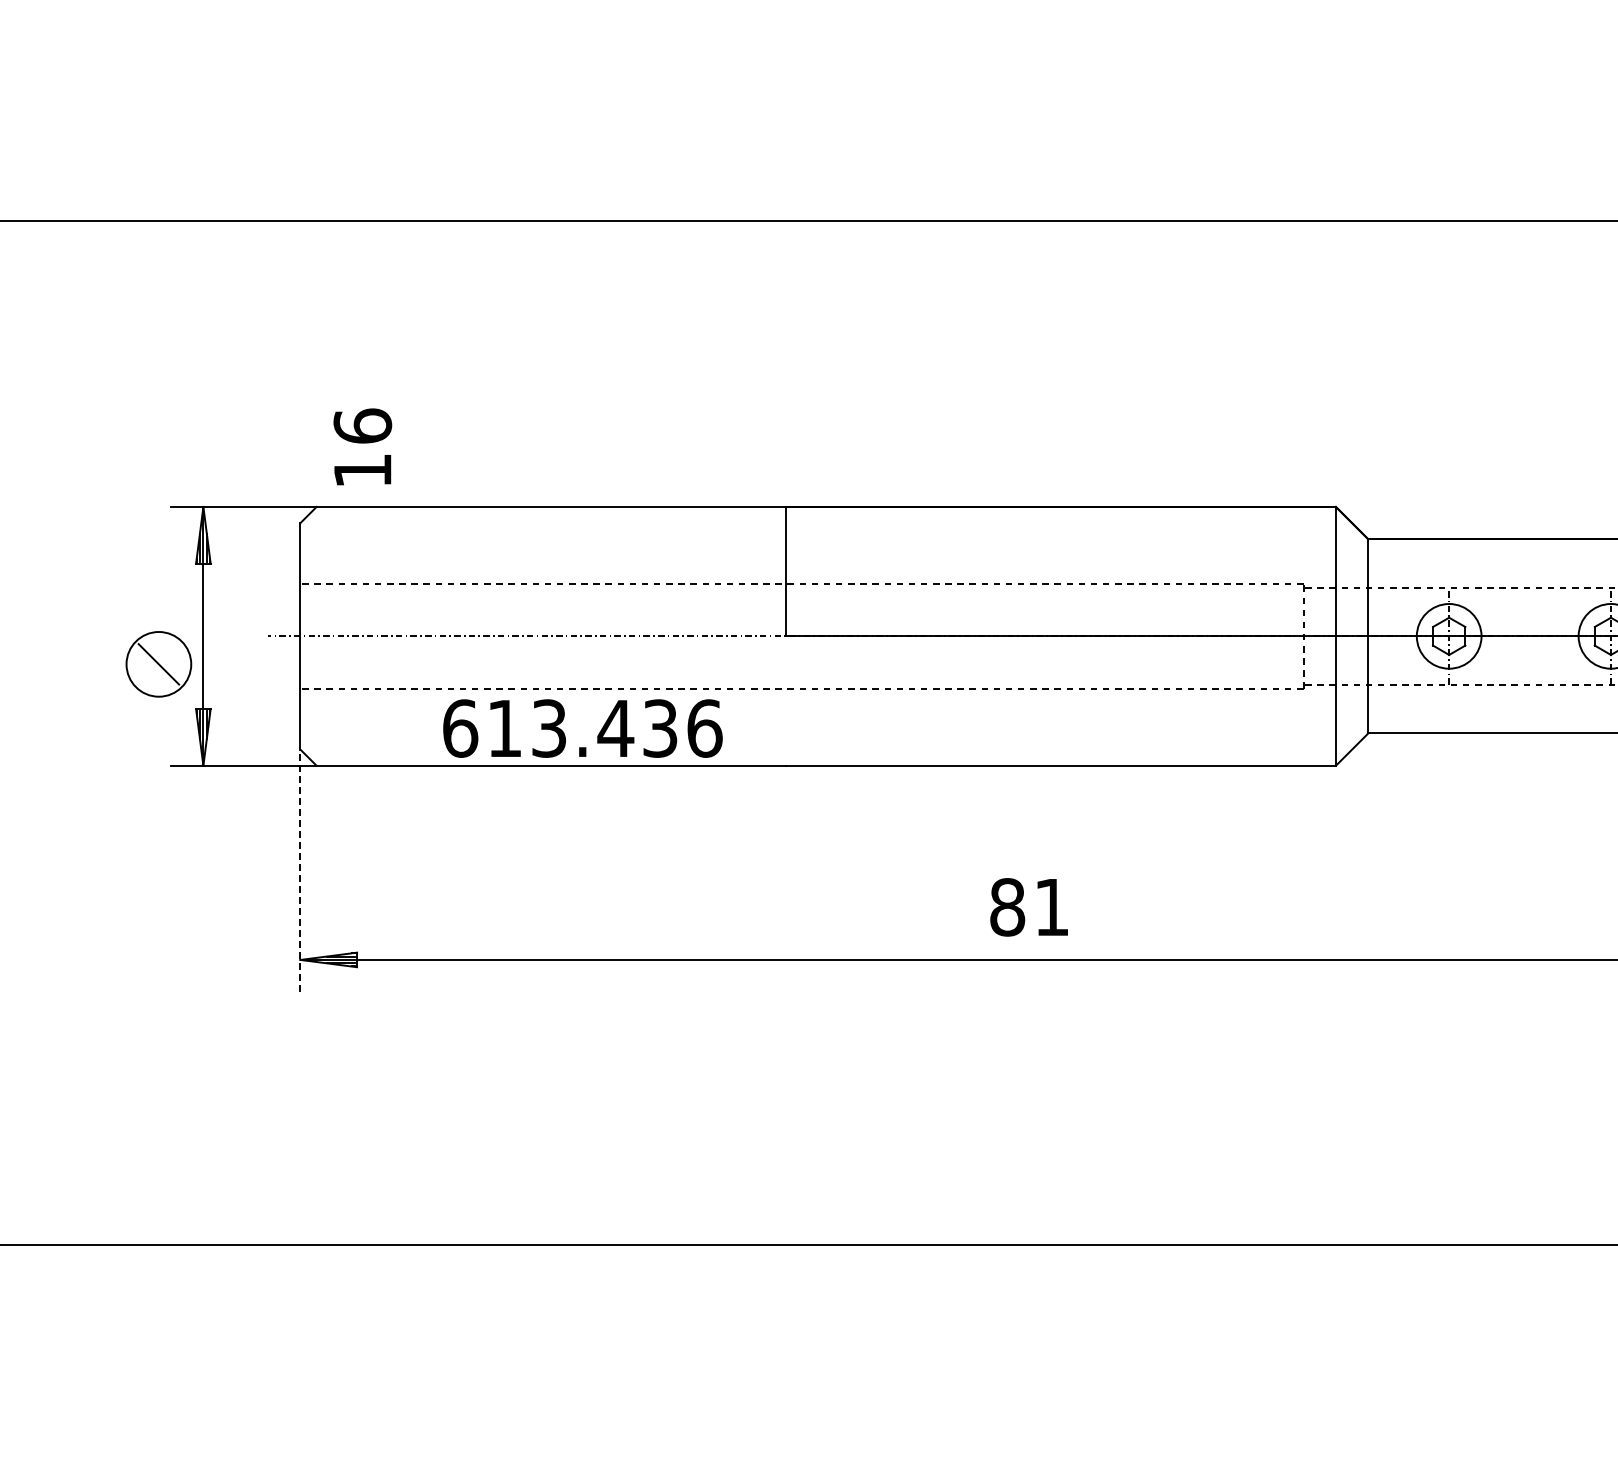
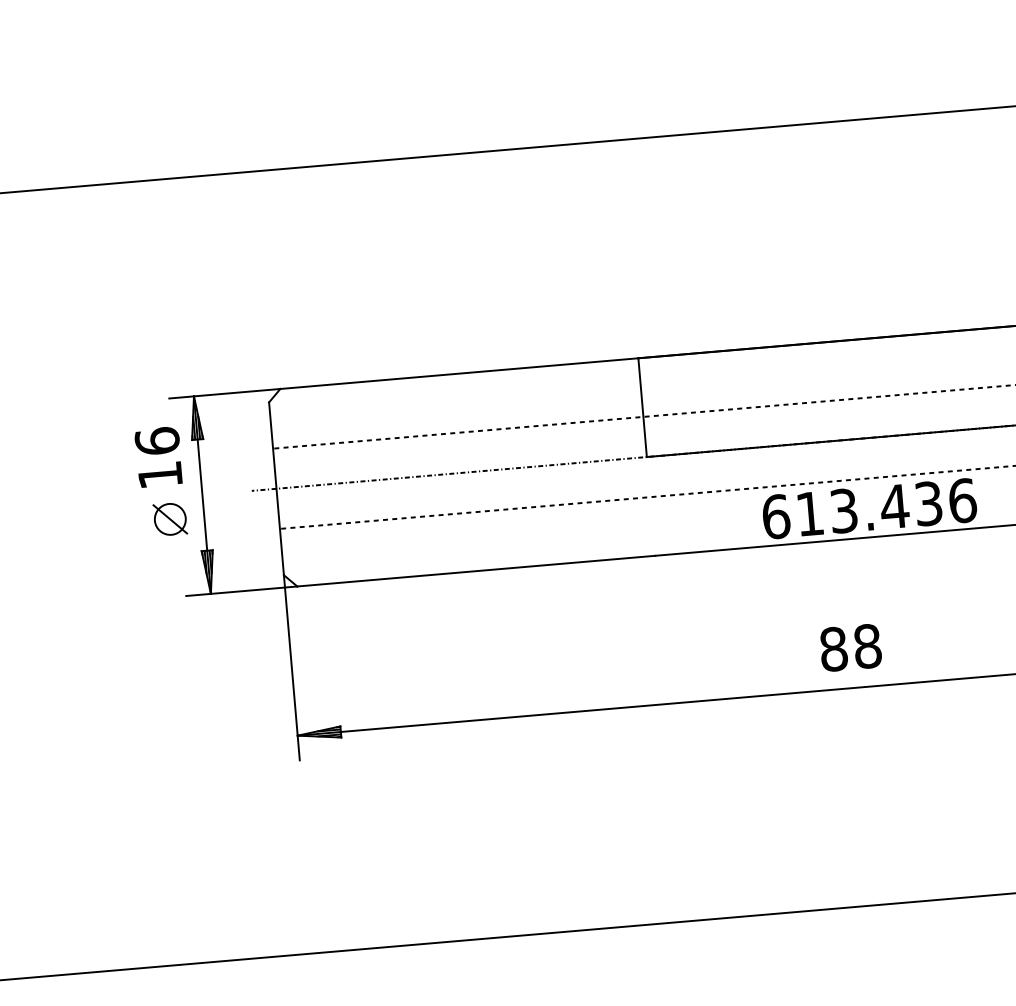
text: (362, 446) -> (158, 456), moved
circle: (158, 664) -> (170, 519), size x0.62
text: (582, 728) -> (869, 508), moved
line: (300, 870) -> (291, 667), dashed -> solid
text: (1051, 907) -> (867, 646), 81 -> 88

